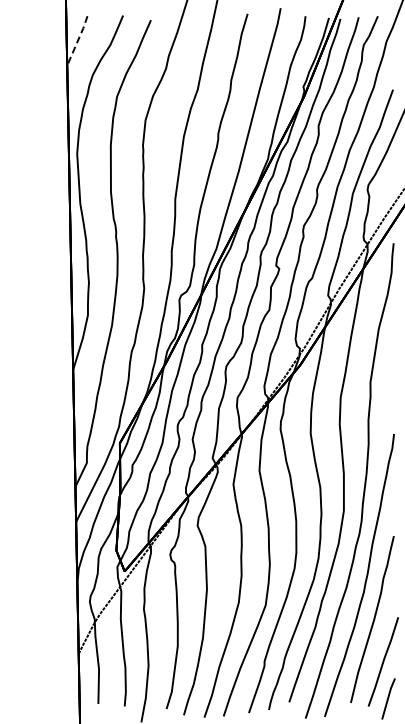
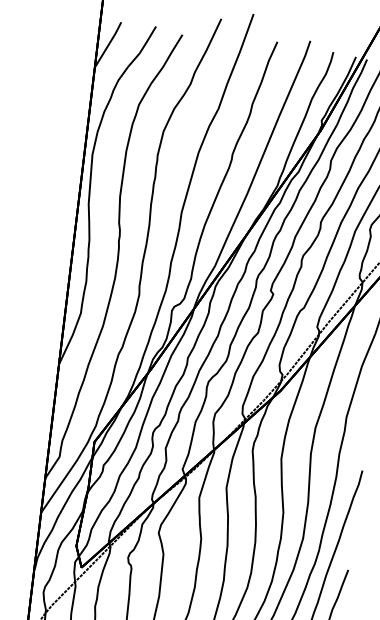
line: (77, 41) -> (108, 45), dashed -> solid

